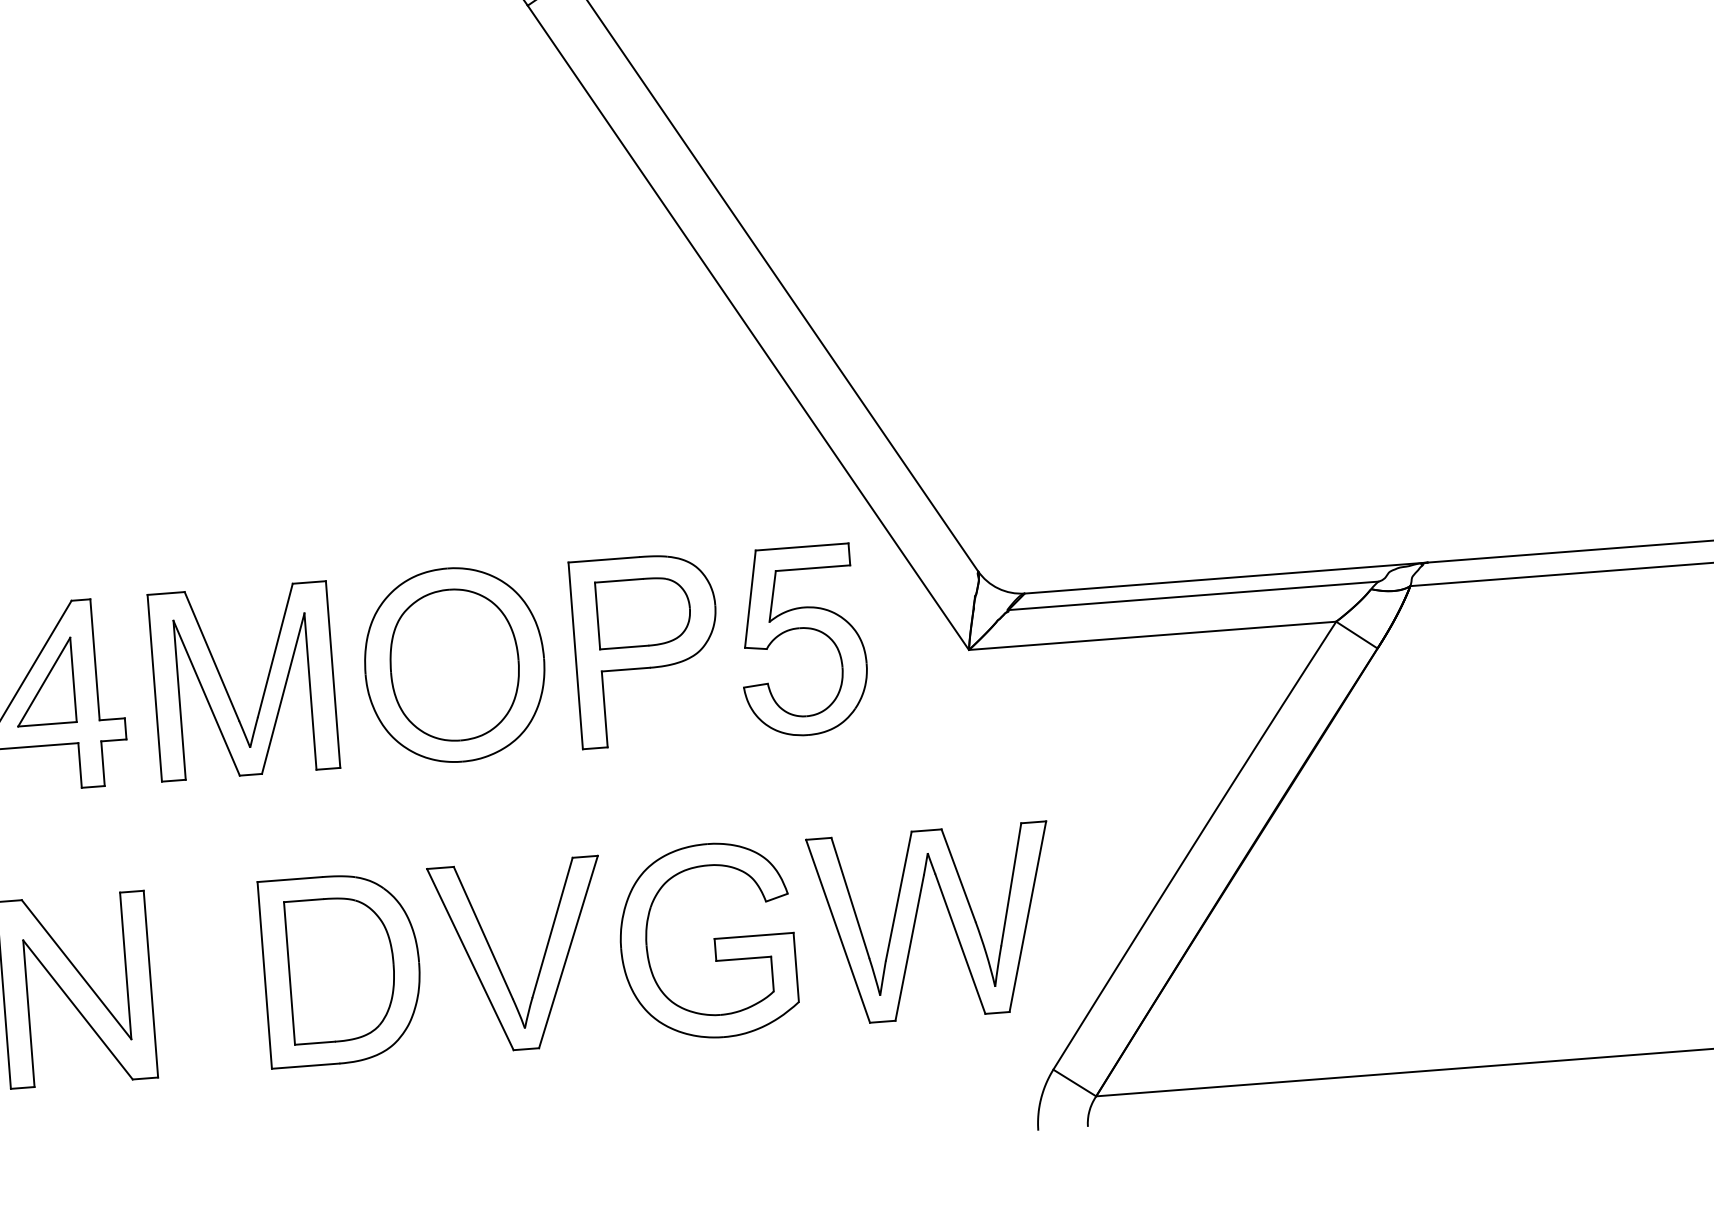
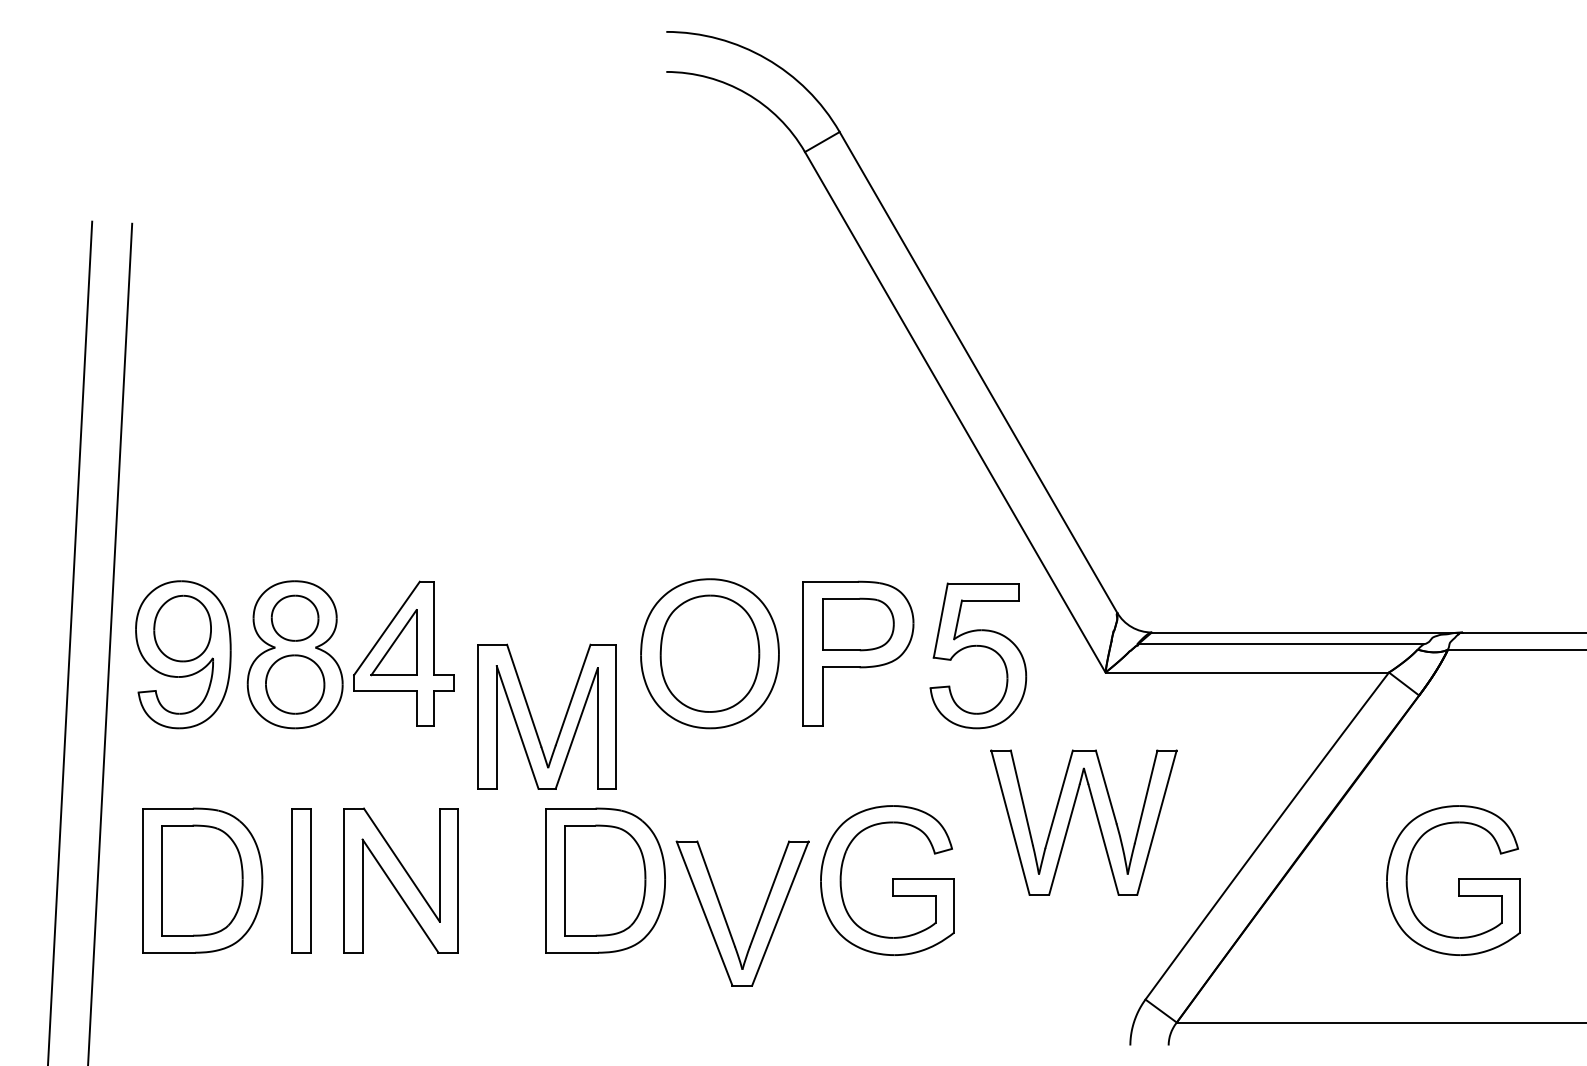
part: (226, 686) -> (533, 719), moved
part: (1440, 884) -> (1453, 880), added
part: (916, 919) -> (1071, 818), moved
part: (499, 964) -> (726, 919), moved

